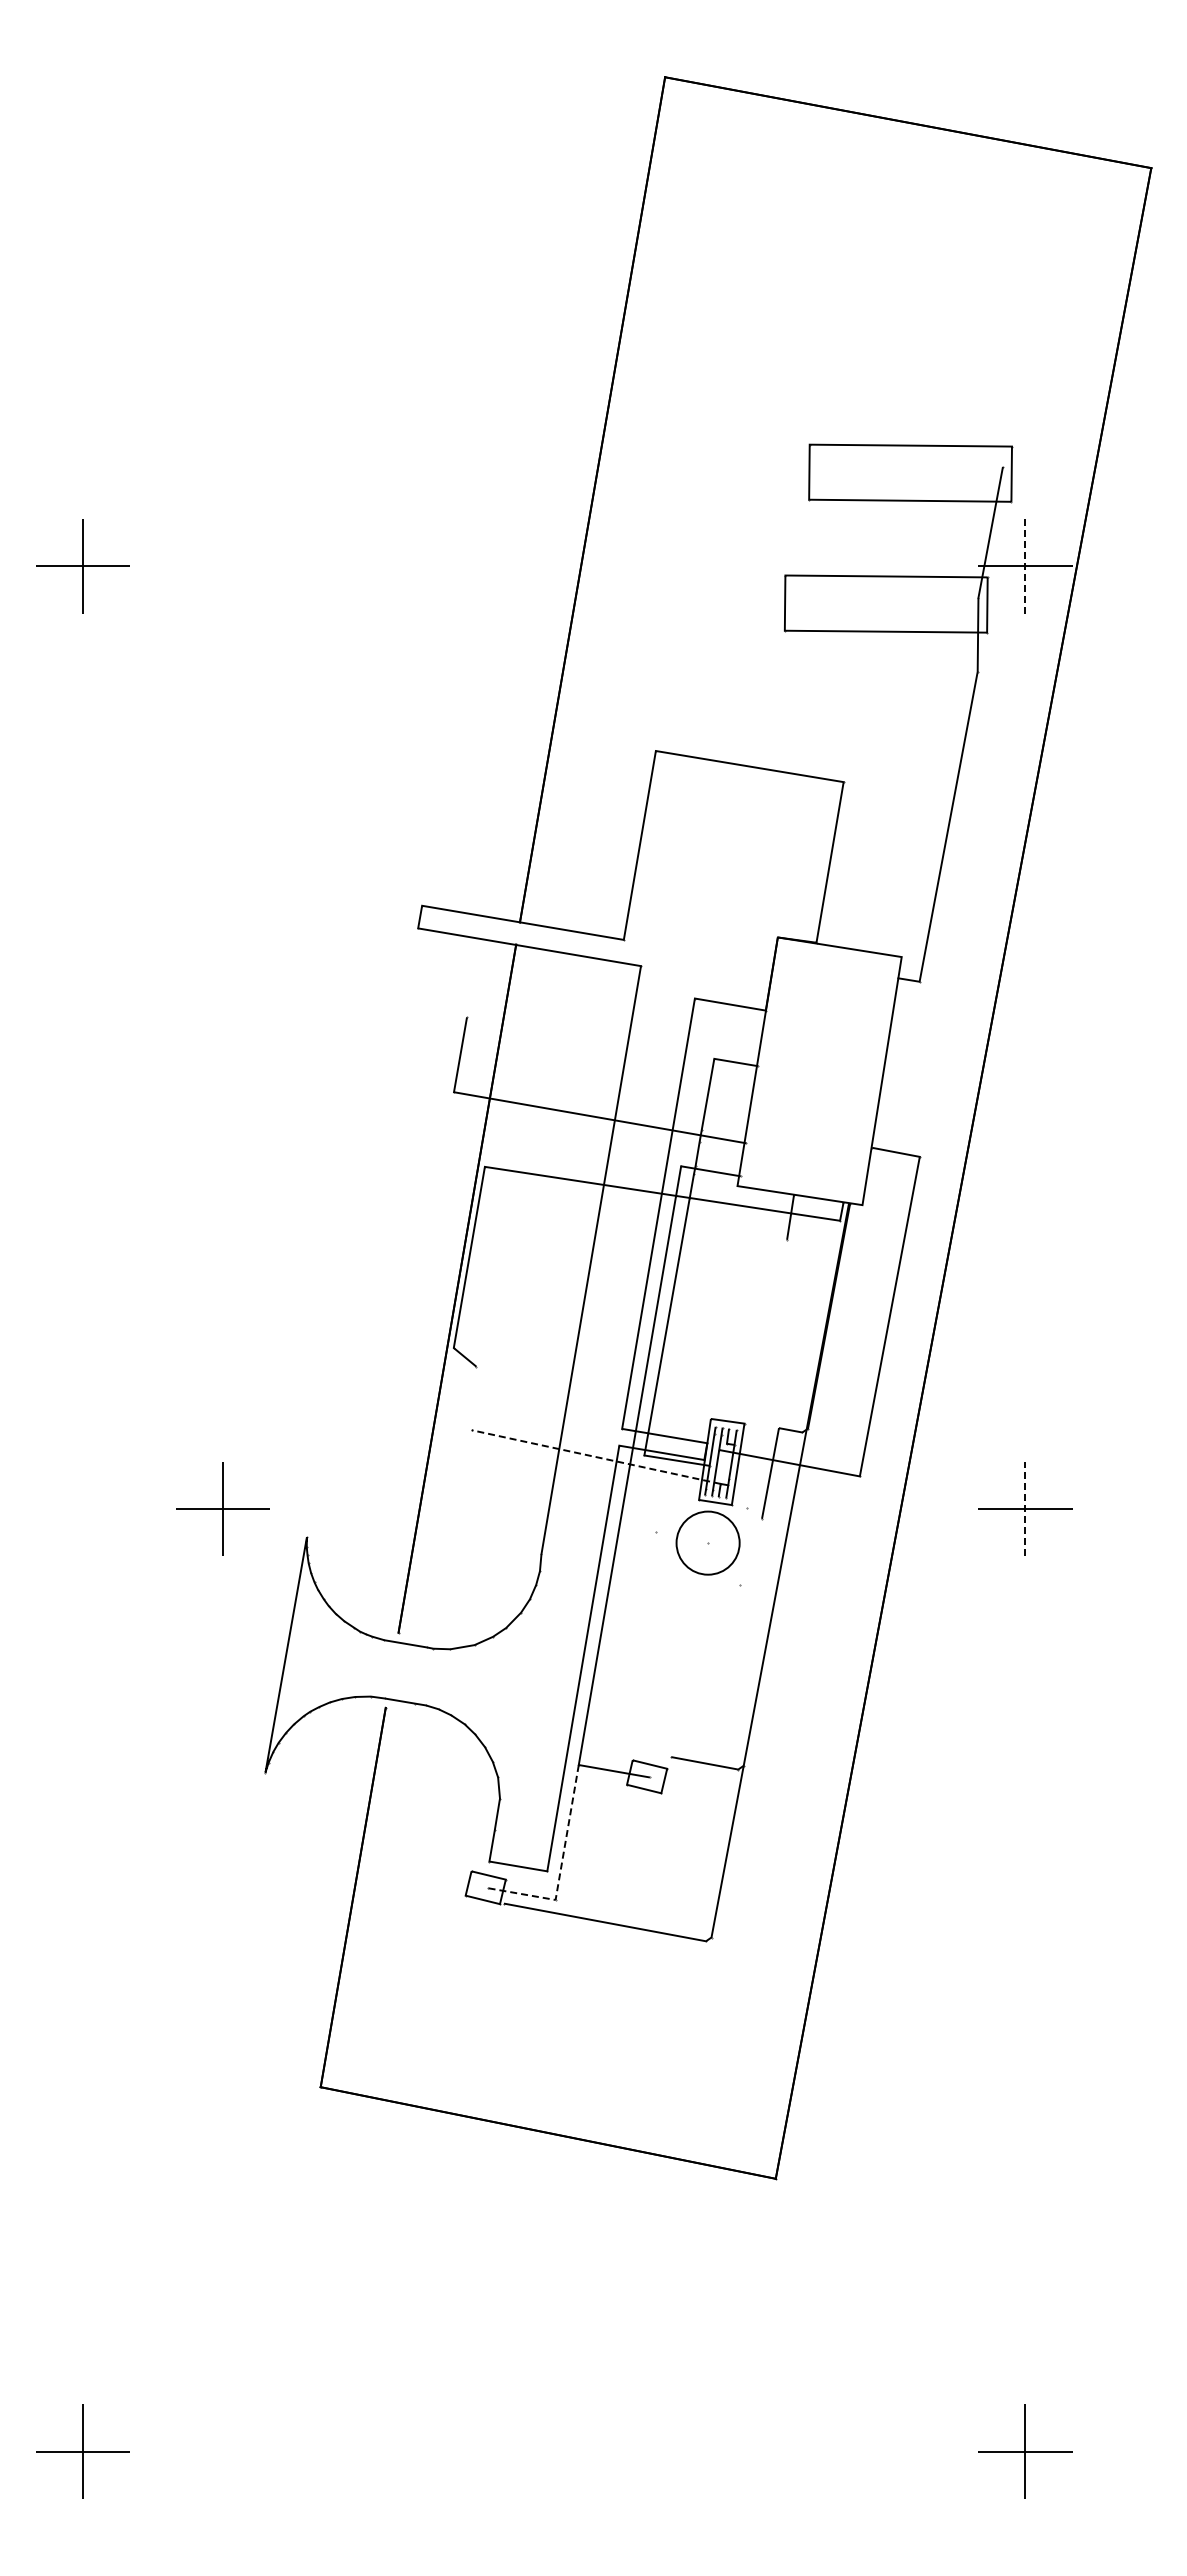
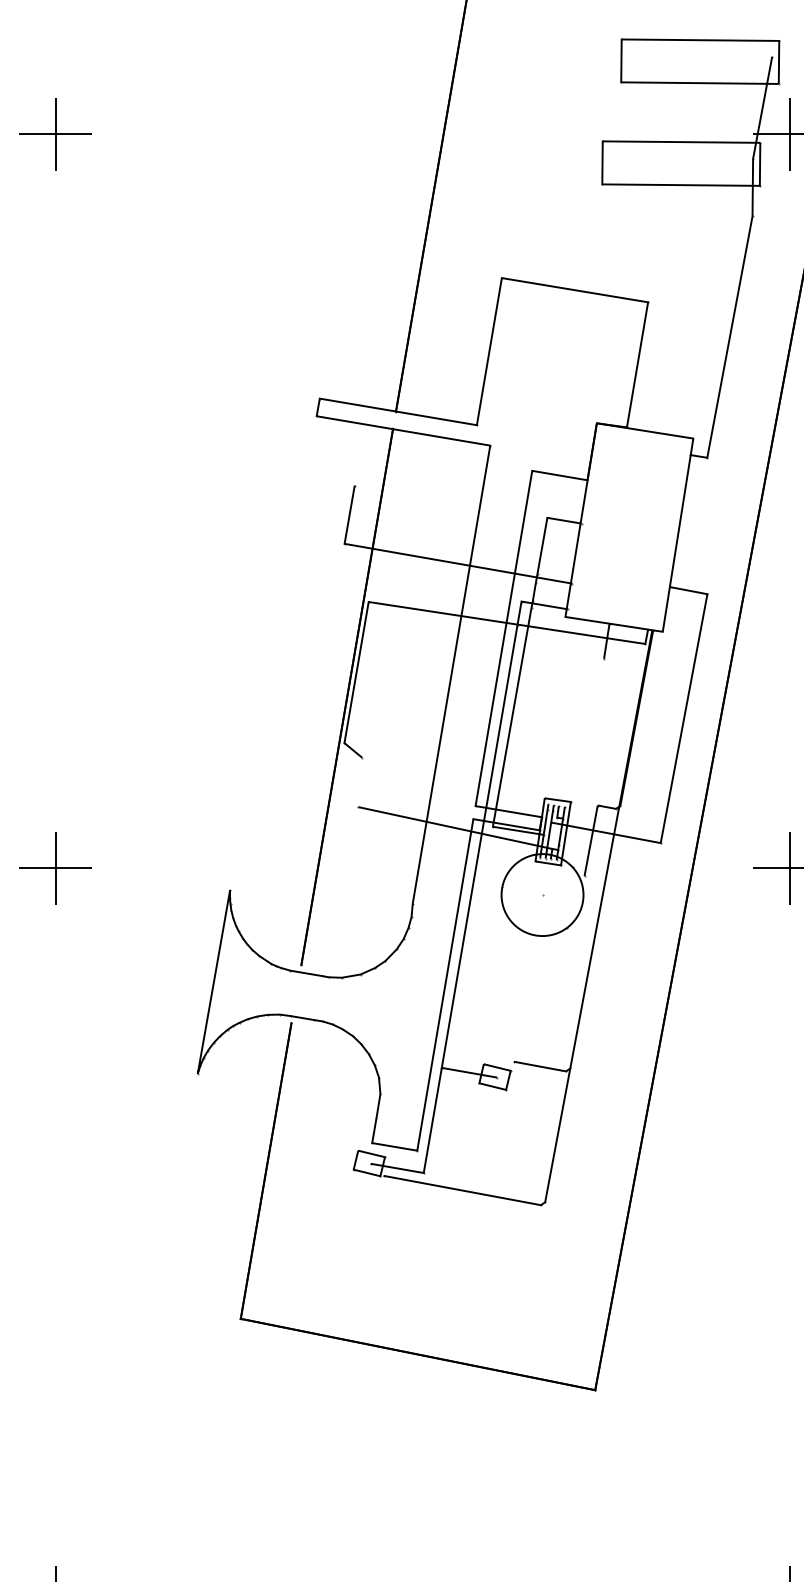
line: (1025, 565) -> (789, 133), dashed -> solid
line: (595, 1456) -> (454, 827), dashed -> solid
part: (222, 1508) -> (55, 868), moved
line: (1025, 1508) -> (789, 868), dashed -> solid
circle: (707, 1542) -> (542, 894), size x1.67
line: (561, 1867) -> (428, 1147), dashed -> solid

